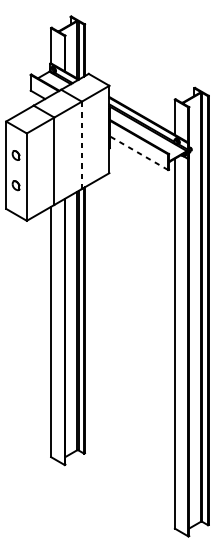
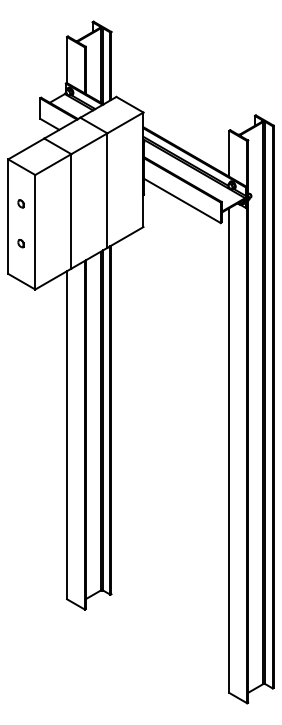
line: (81, 145) -> (107, 190), dashed -> solid
line: (138, 152) -> (181, 200), dashed -> solid
part: (15, 155) -> (20, 203), size x0.62
part: (15, 185) -> (20, 243), size x0.62

